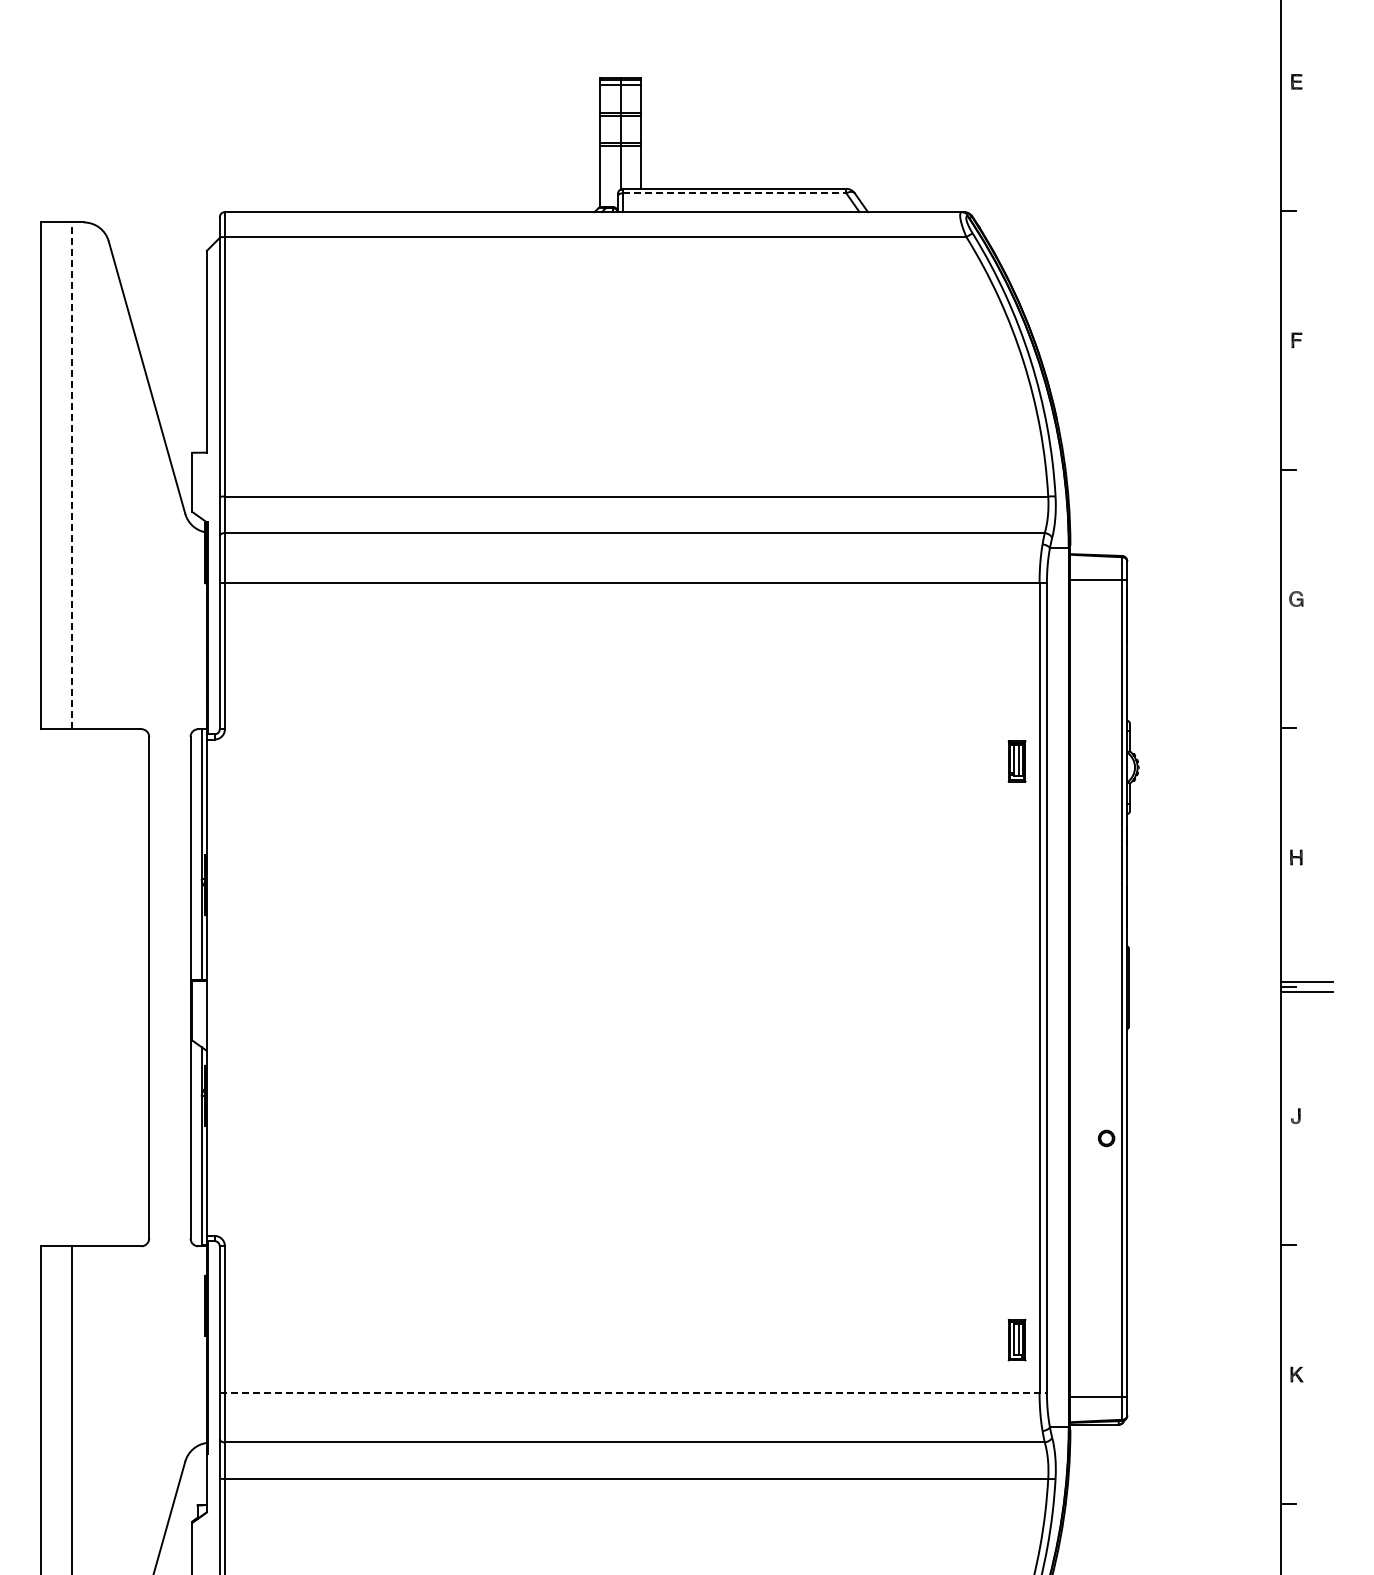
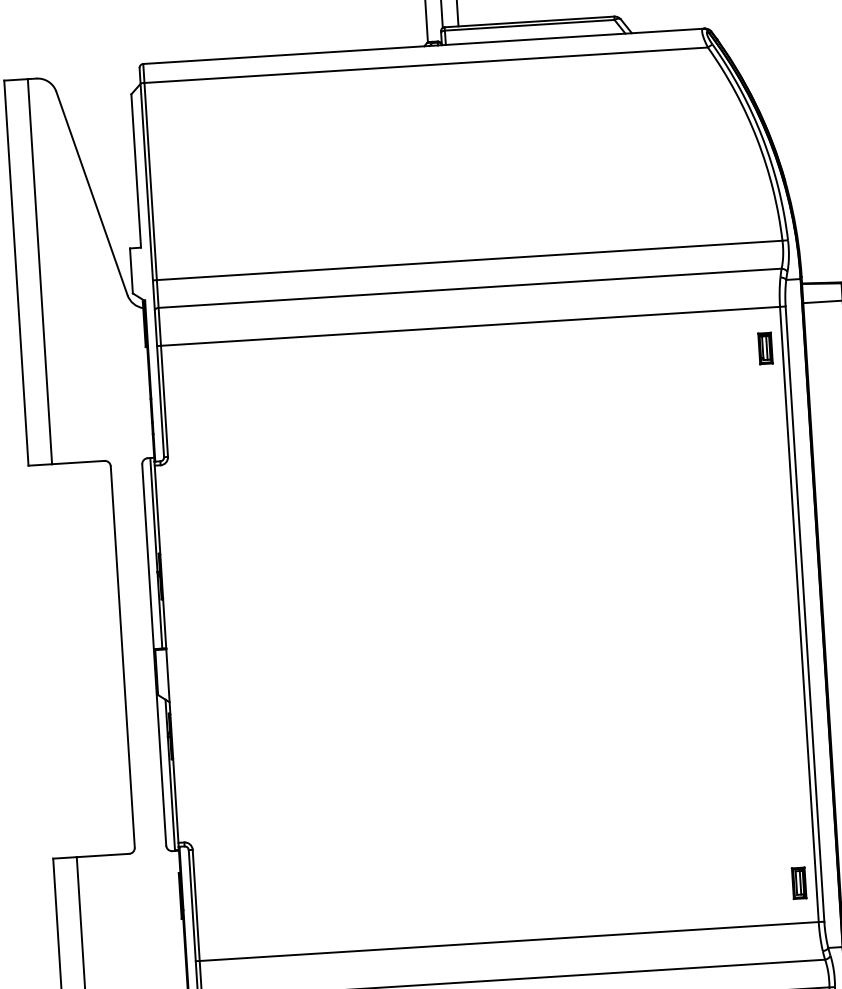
line: (734, 193) -> (529, 25), dashed -> solid
line: (72, 475) -> (40, 271), dashed -> solid
part: (1016, 761) -> (765, 348), moved
line: (633, 1392) -> (510, 941), dashed -> solid

